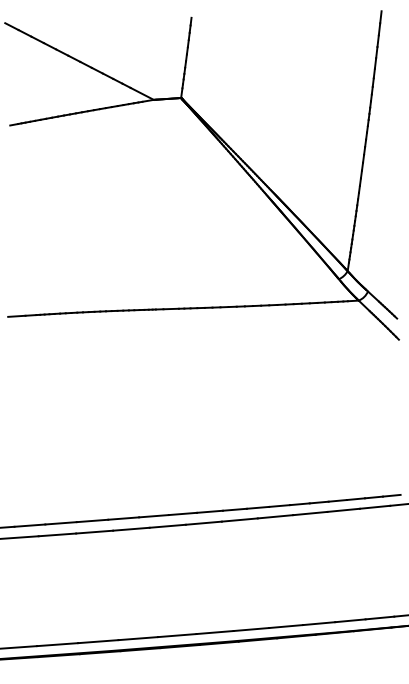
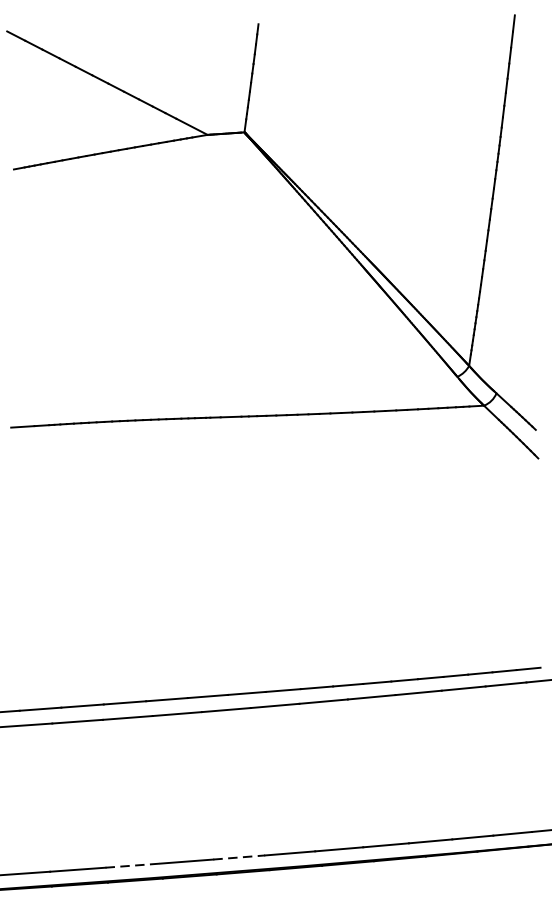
line: (177, 635) -> (239, 857), solid -> dashed
line: (98, 641) -> (133, 865), solid -> dashed

